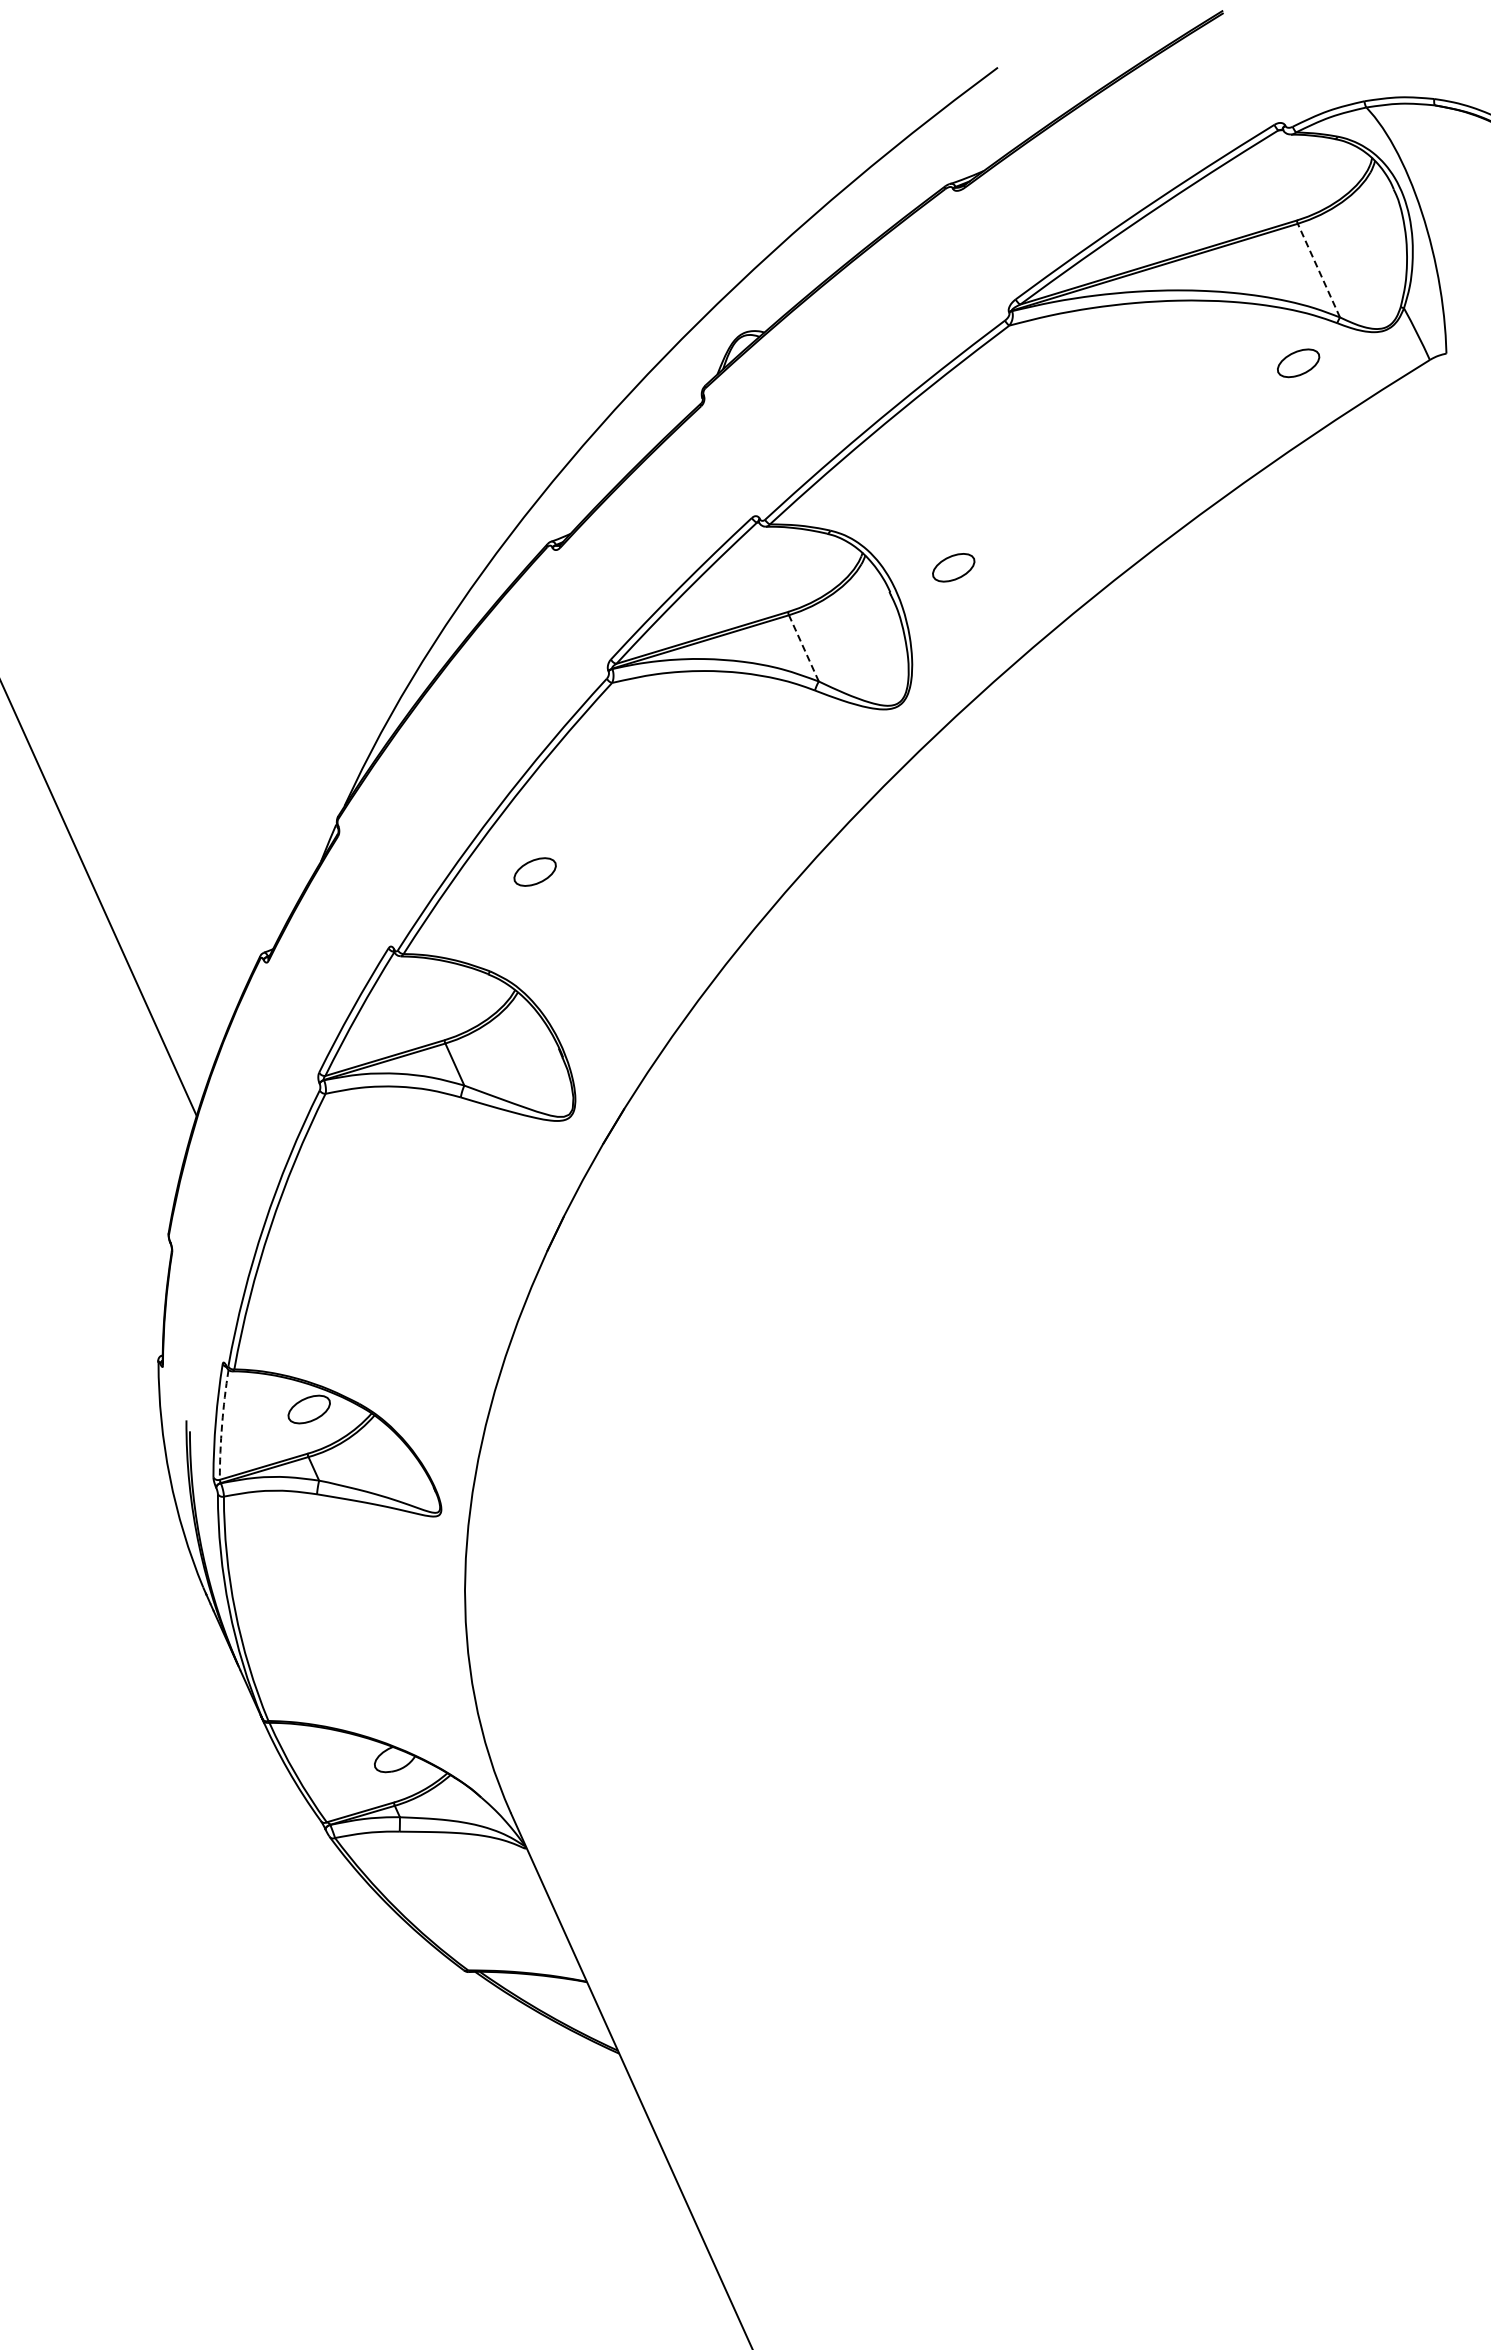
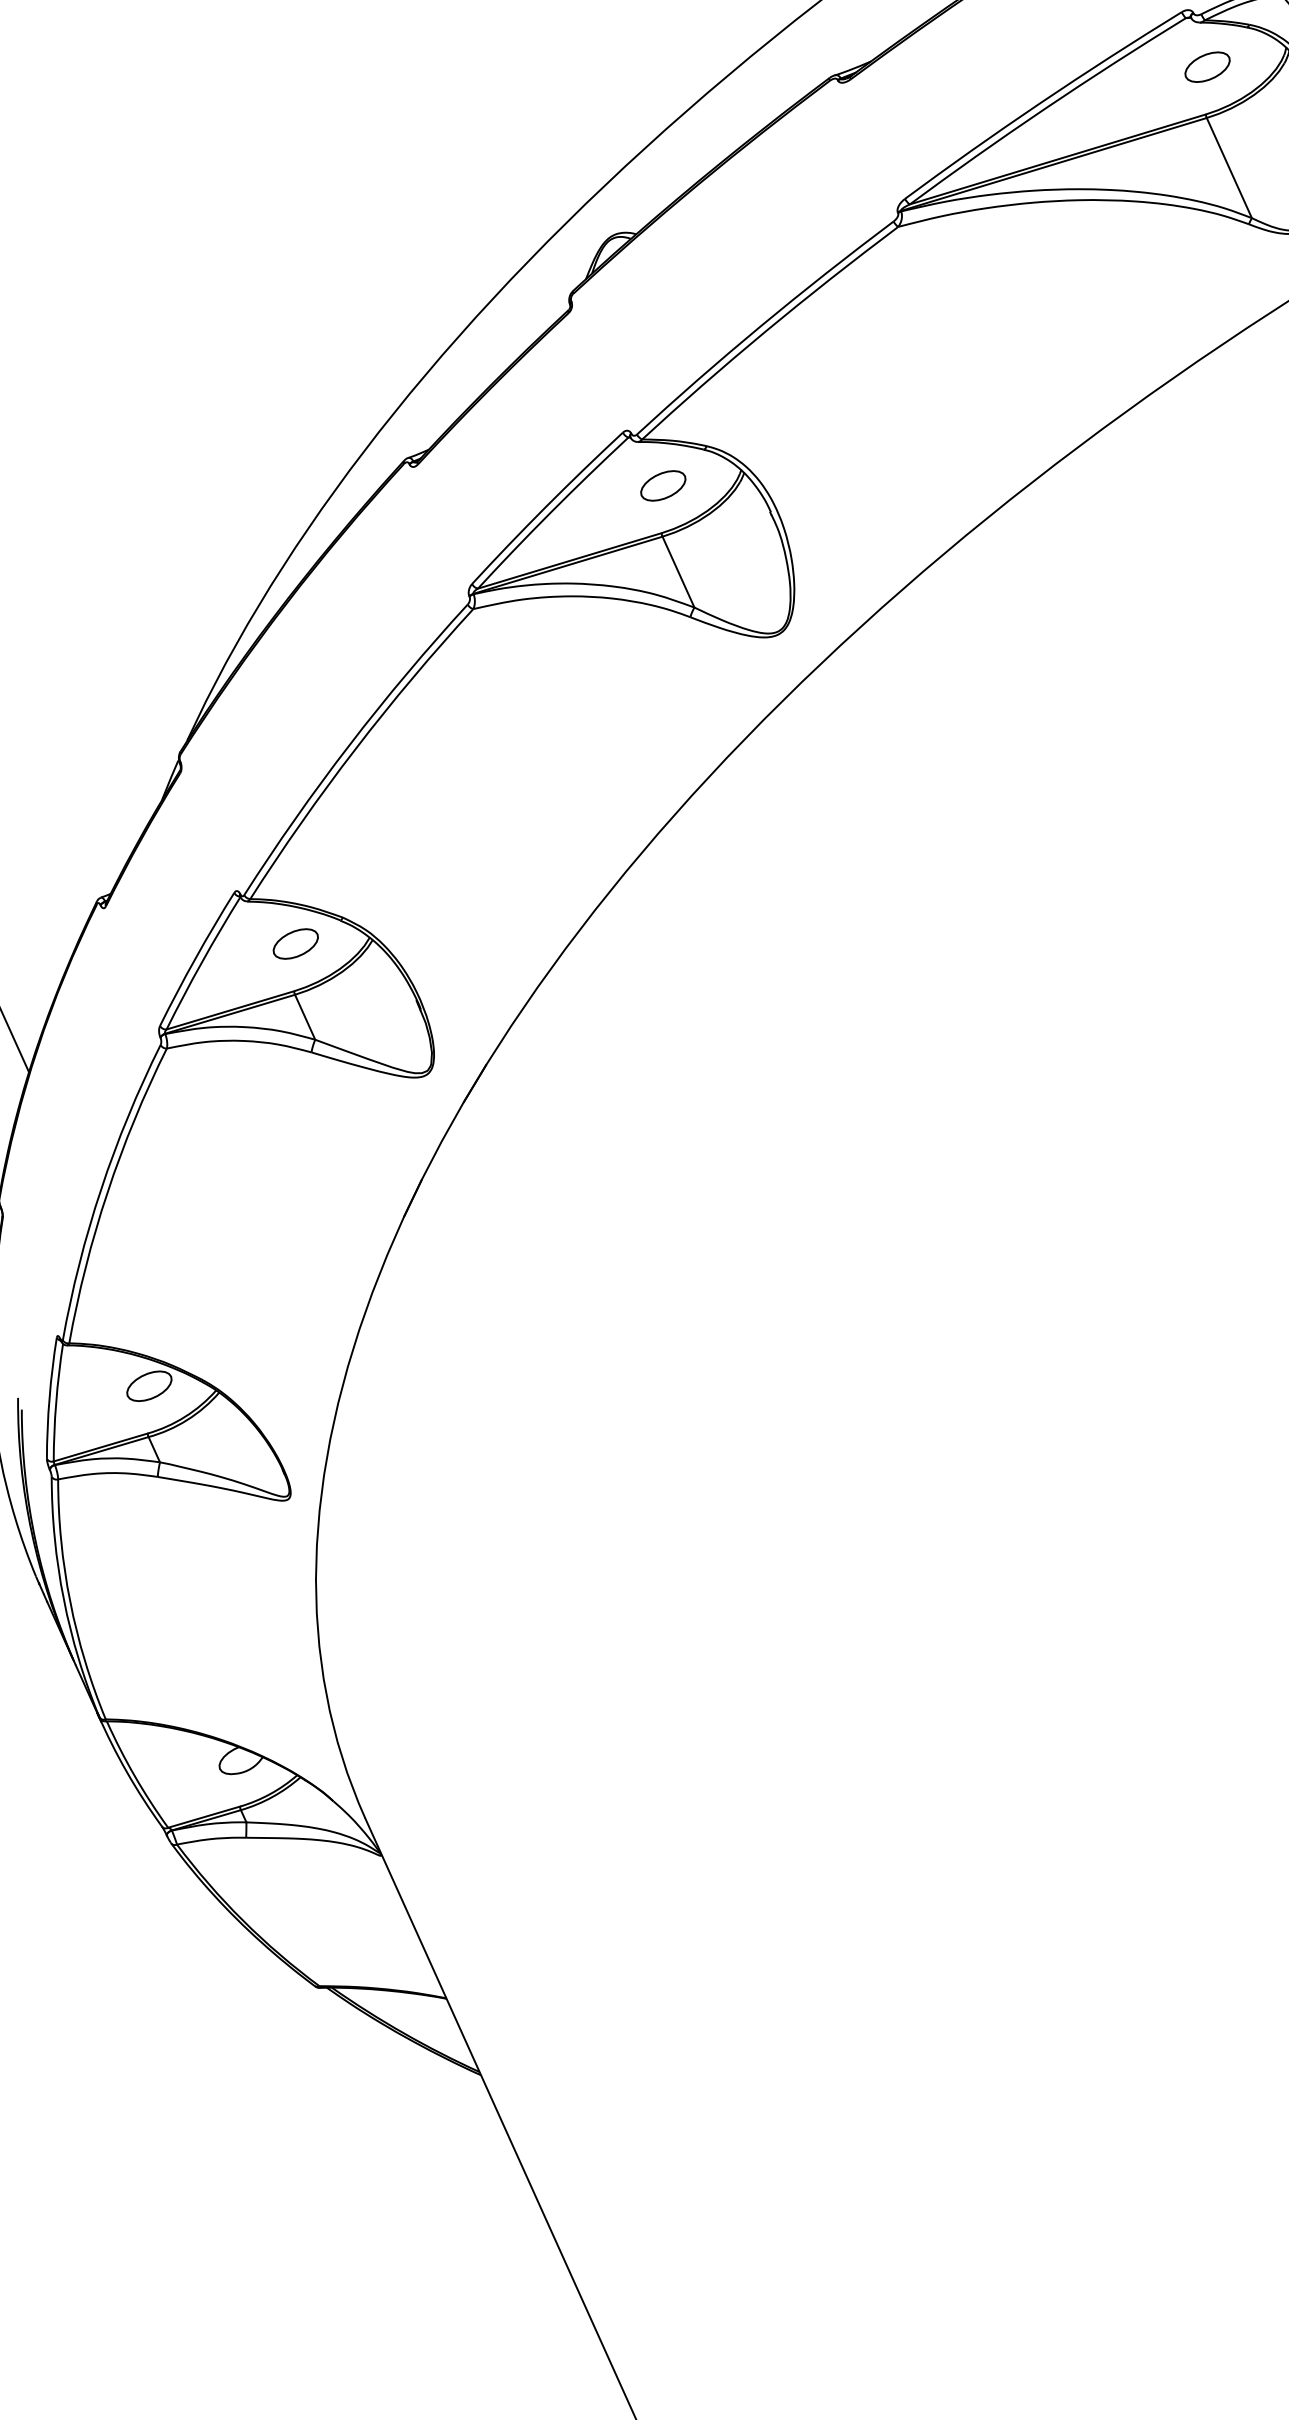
line: (1318, 270) -> (1228, 167), dashed -> solid
part: (1298, 363) -> (1207, 67), moved
part: (953, 567) -> (663, 485), moved
line: (803, 647) -> (678, 571), dashed -> solid
part: (534, 871) -> (295, 943), moved
arc: (222, 1424) -> (56, 1402), dashed -> solid

